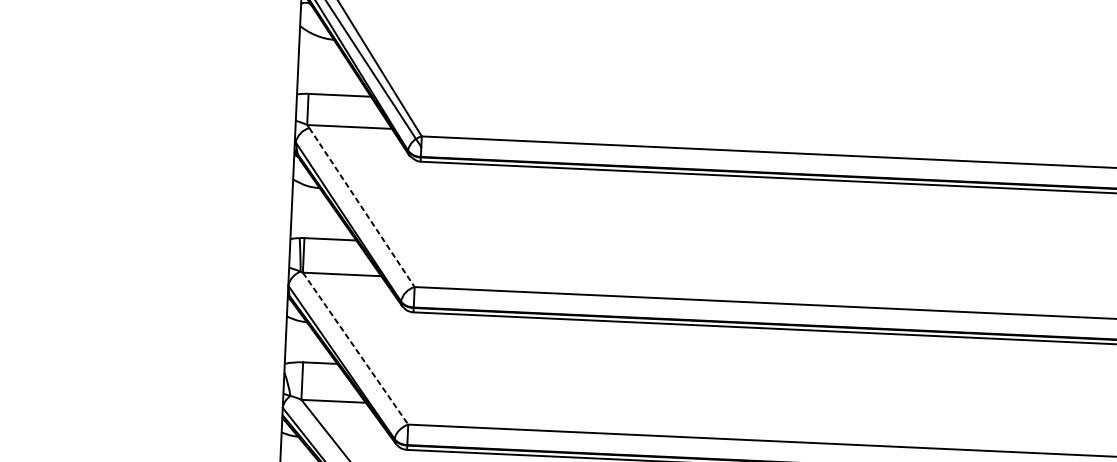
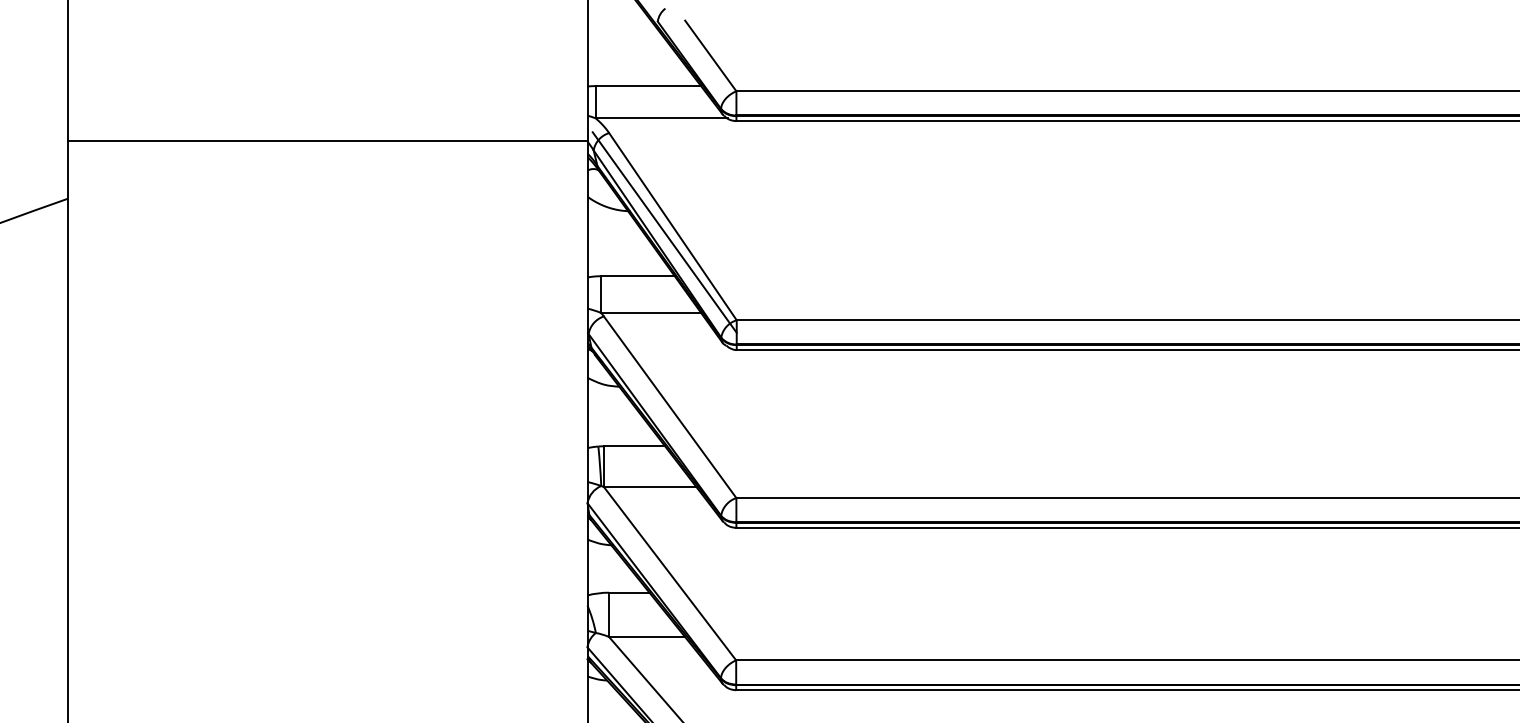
line: (362, 207) -> (670, 407), dashed -> solid
line: (355, 348) -> (670, 573), dashed -> solid

